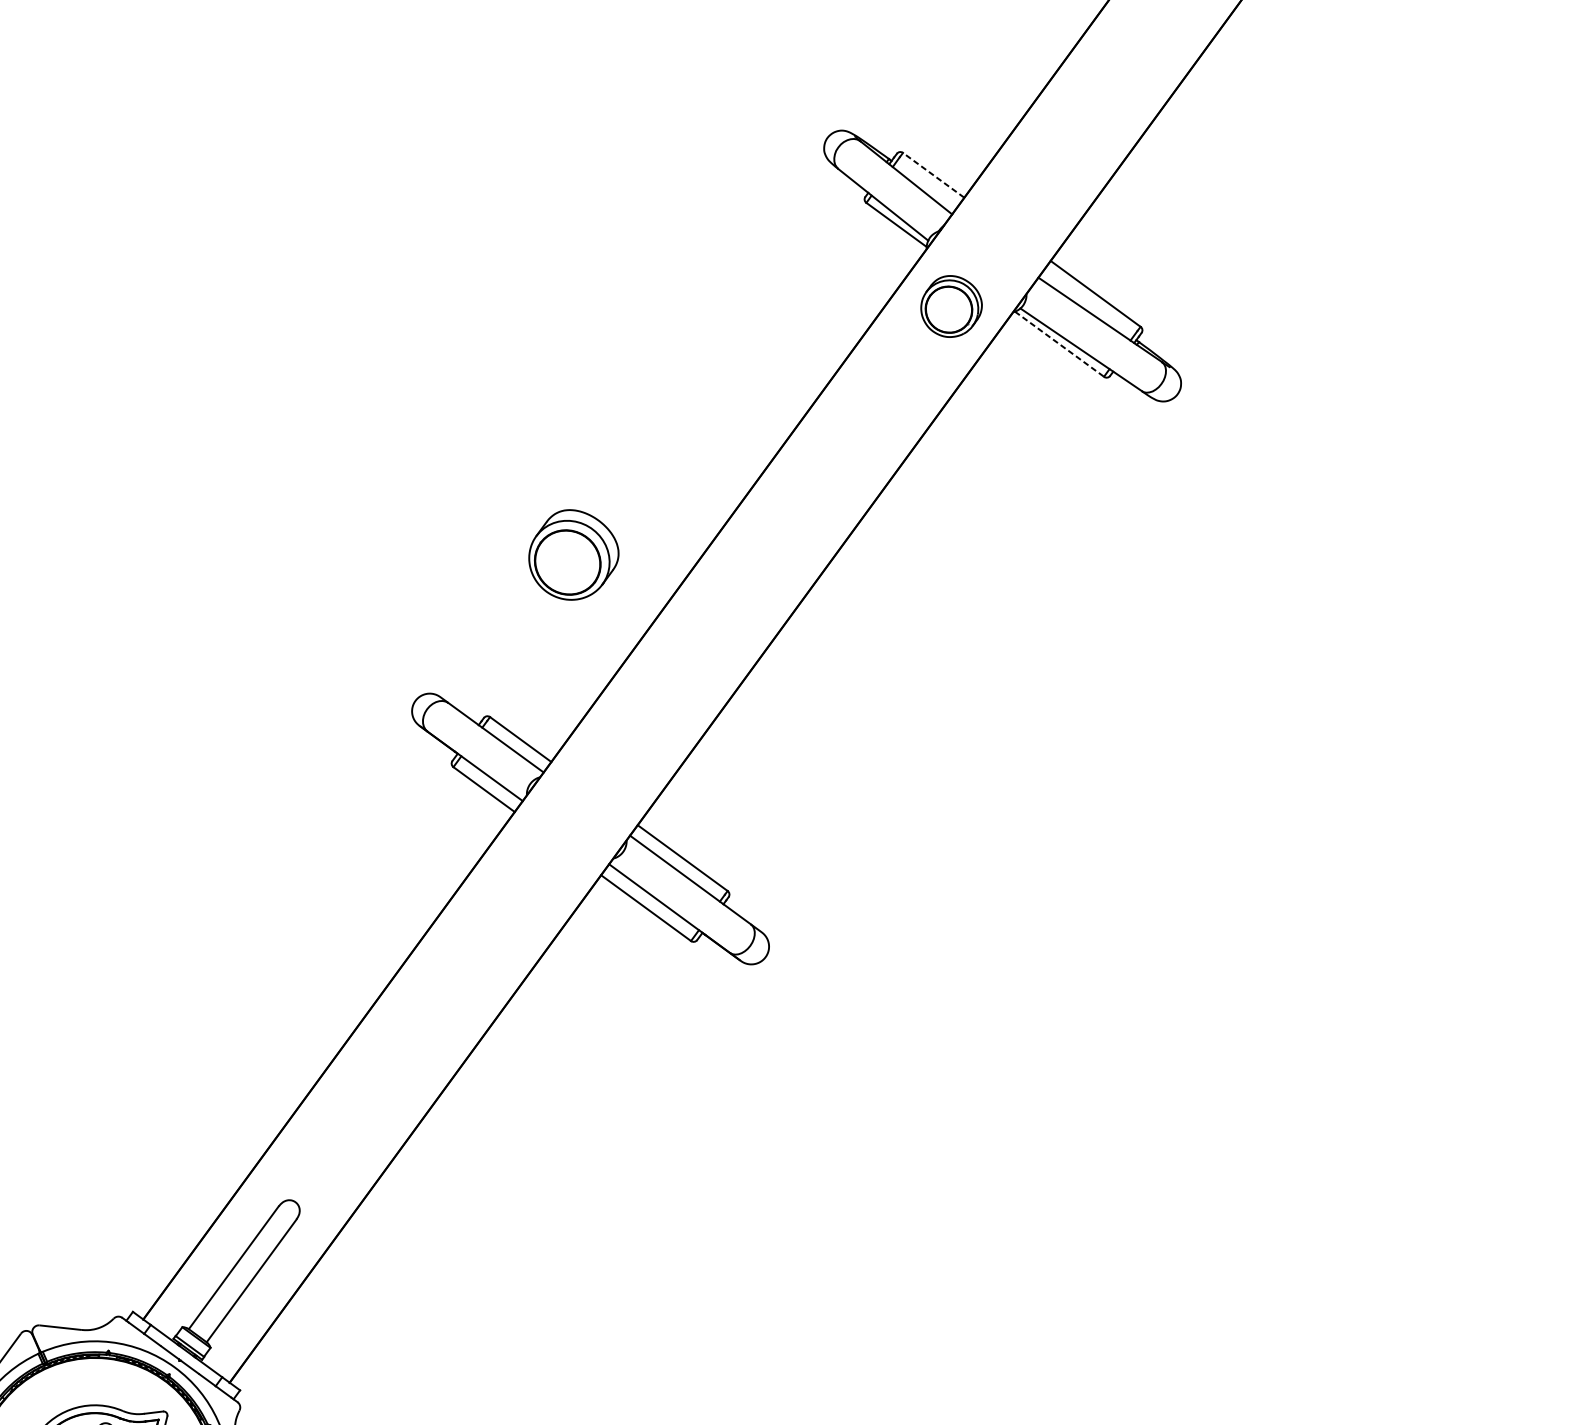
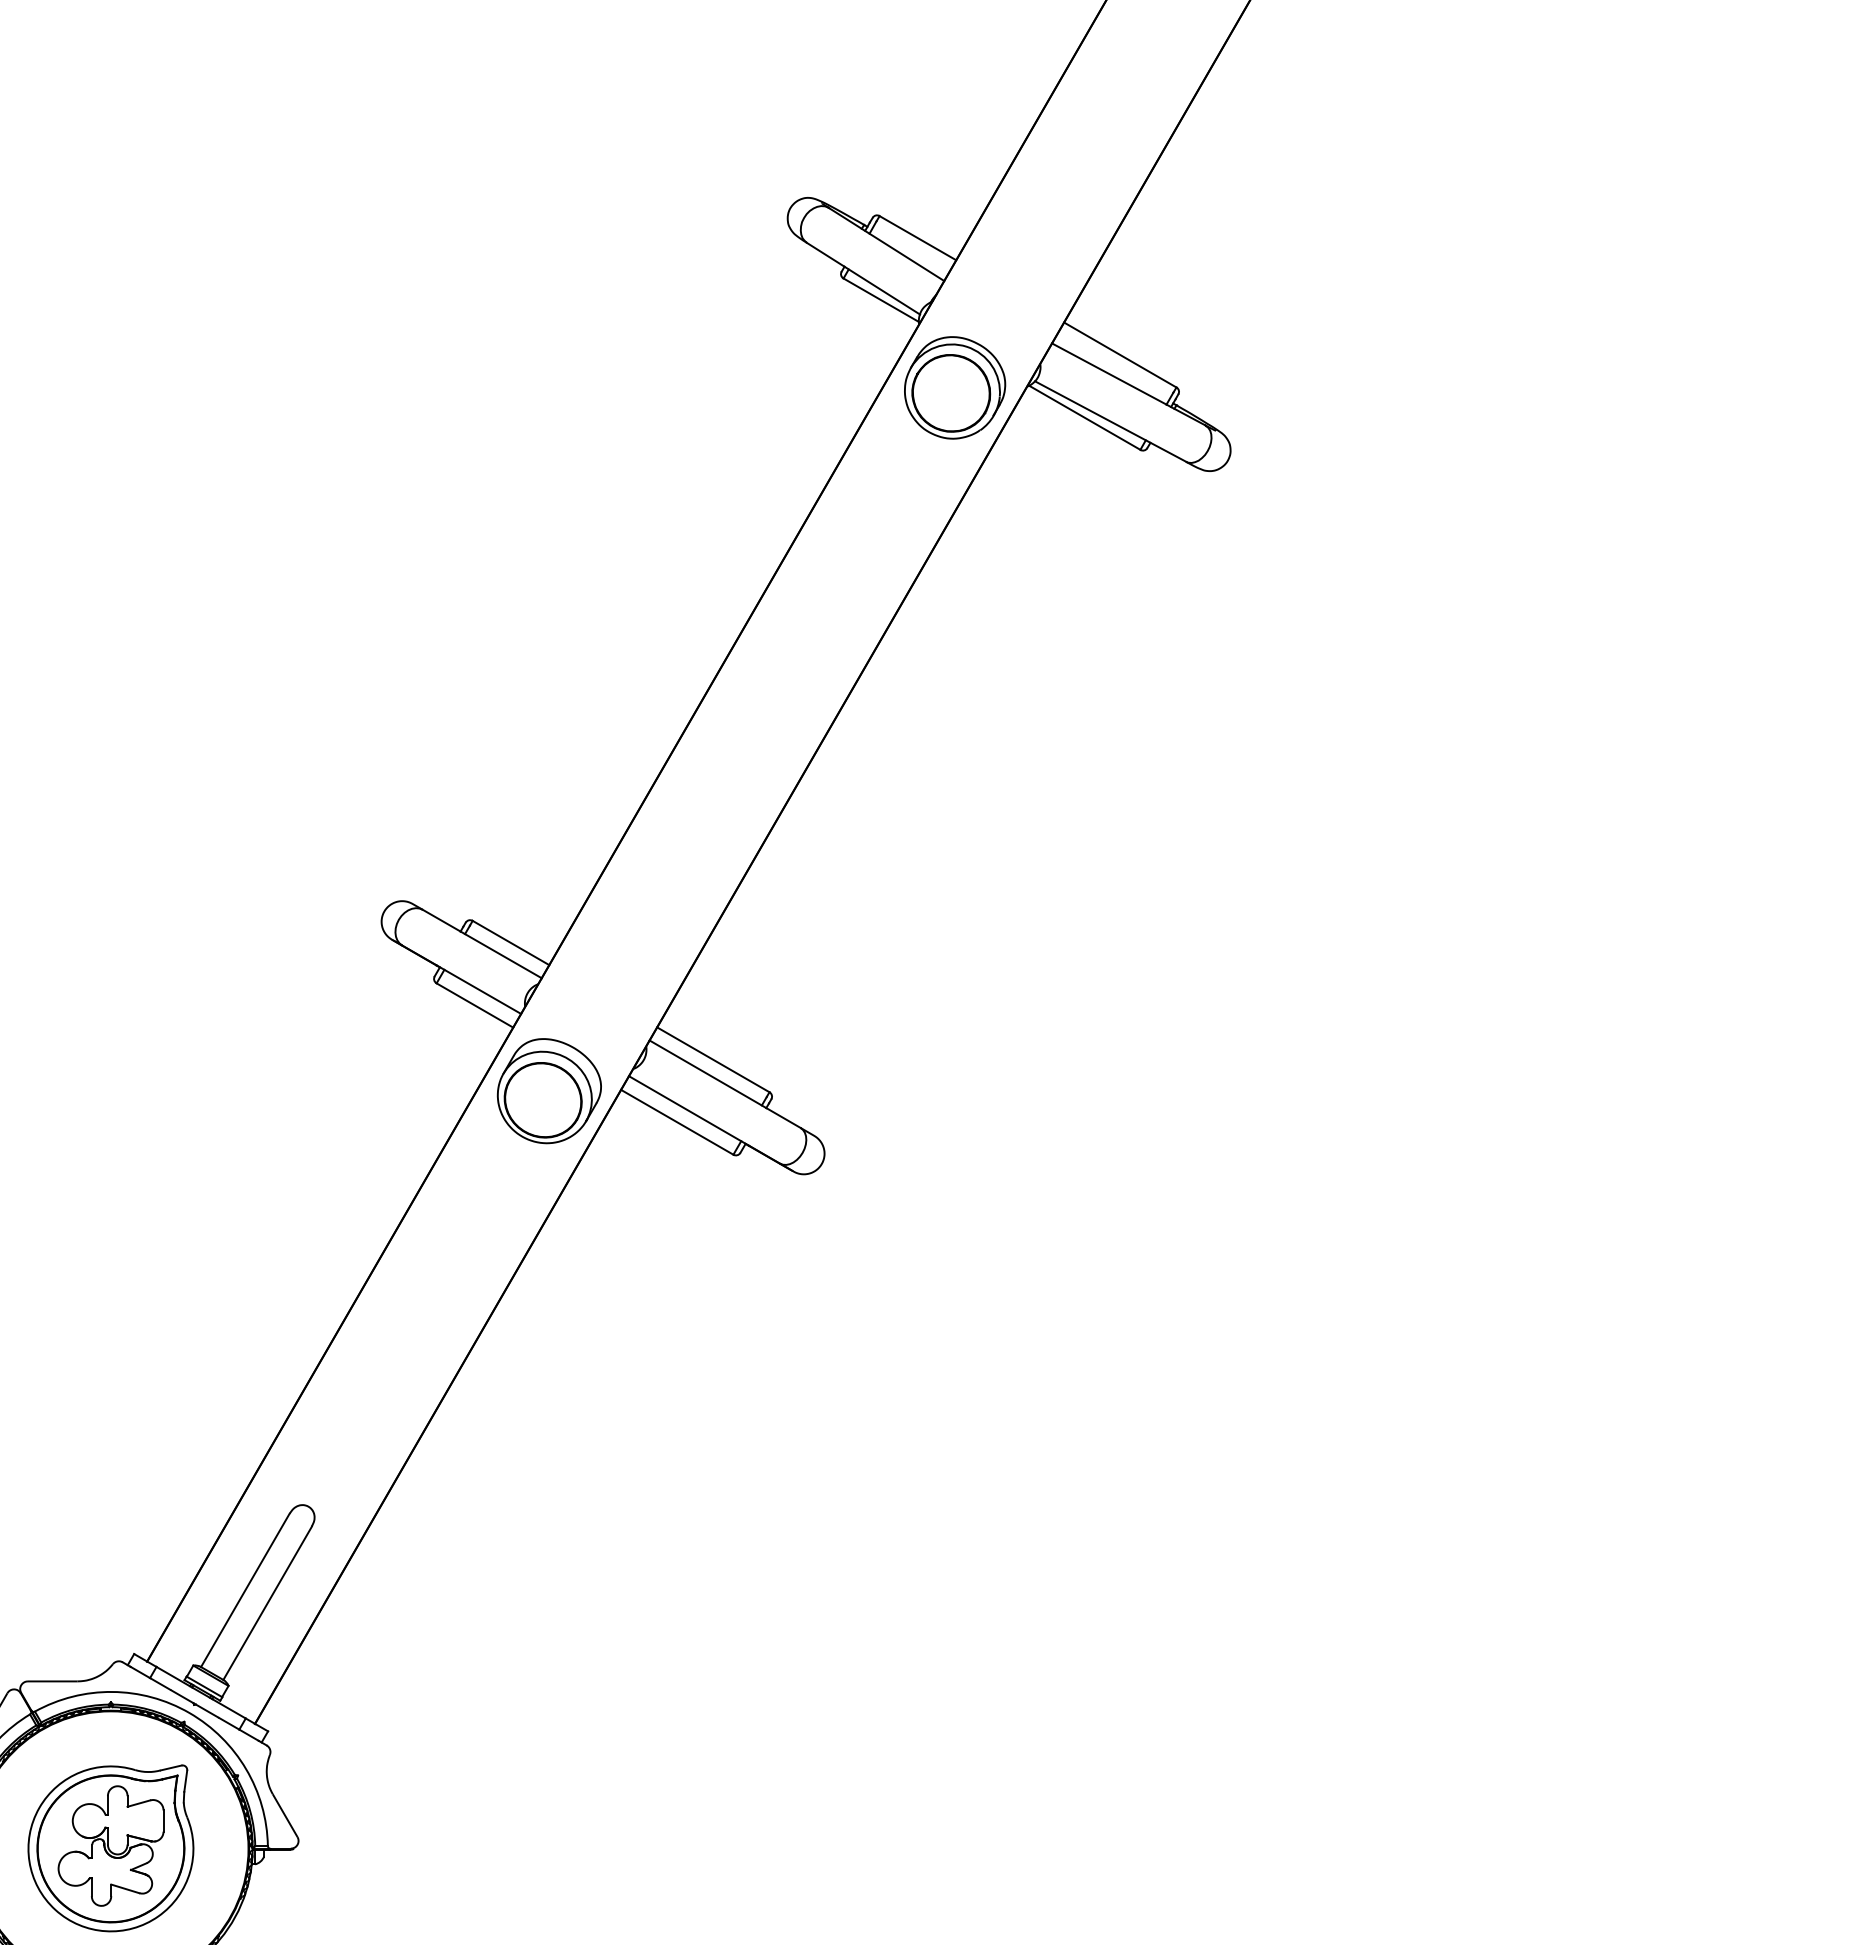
line: (933, 174) -> (917, 237), dashed -> solid
part: (951, 306) -> (955, 387), size x1.43
line: (1060, 344) -> (1085, 418), dashed -> solid
part: (573, 555) -> (548, 1091), moved

